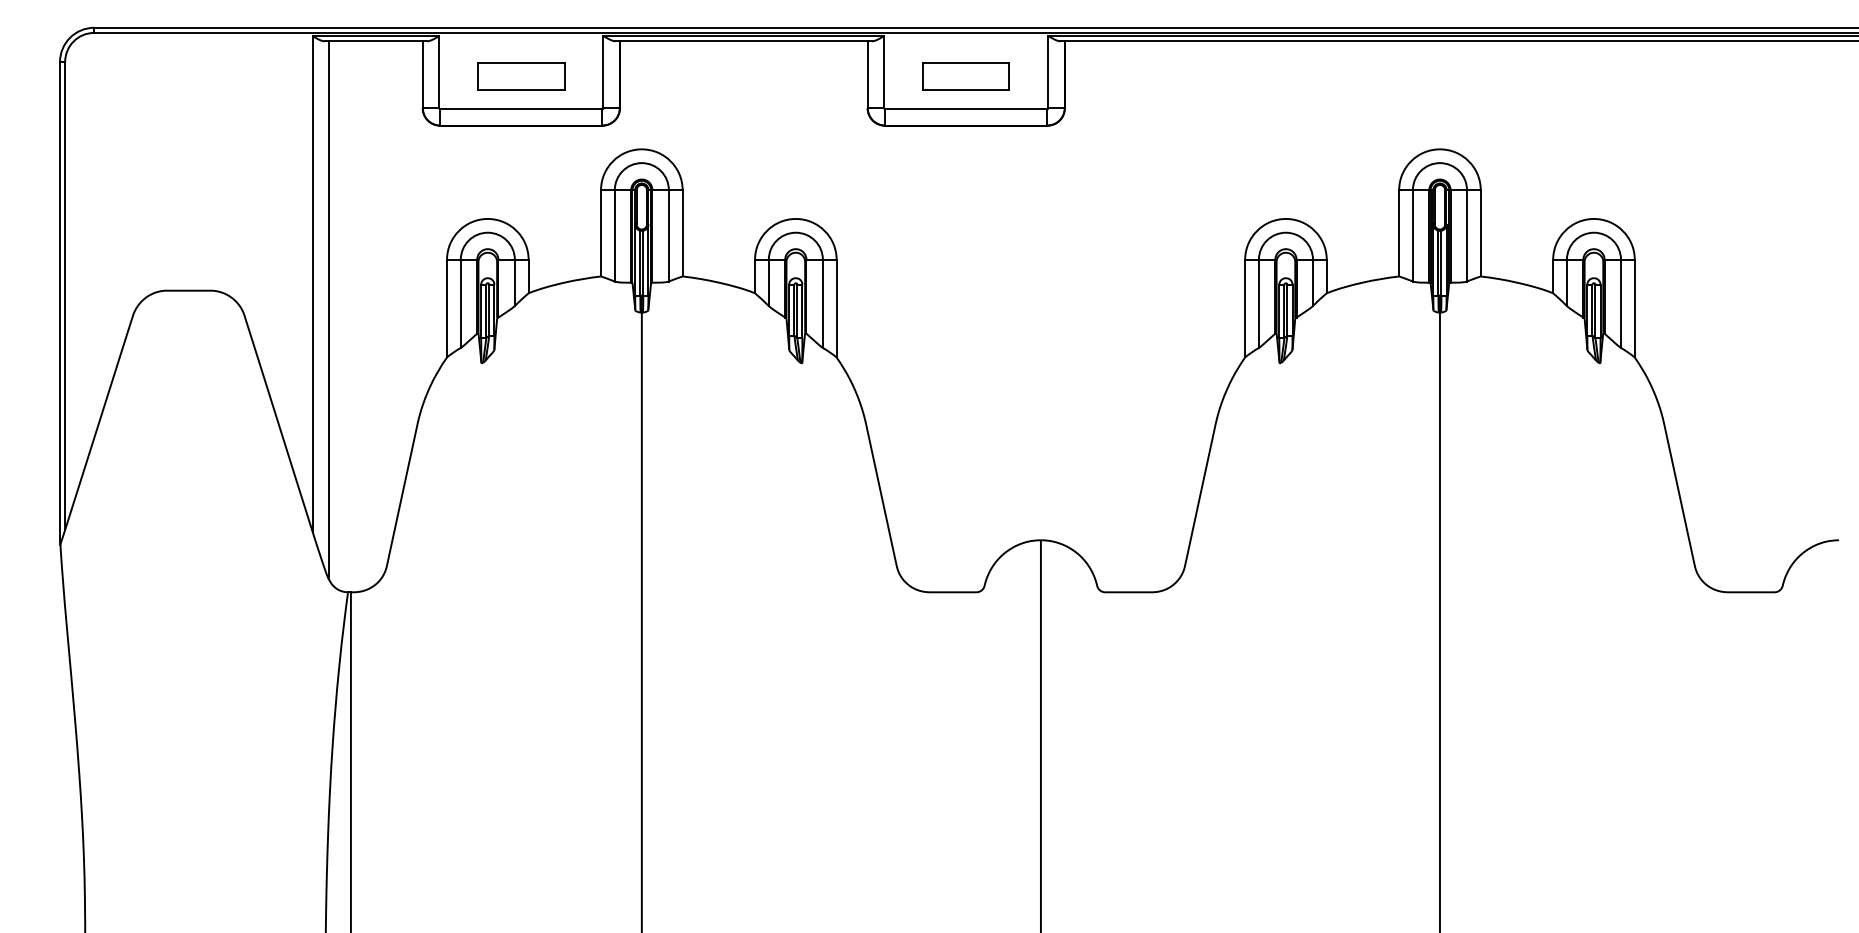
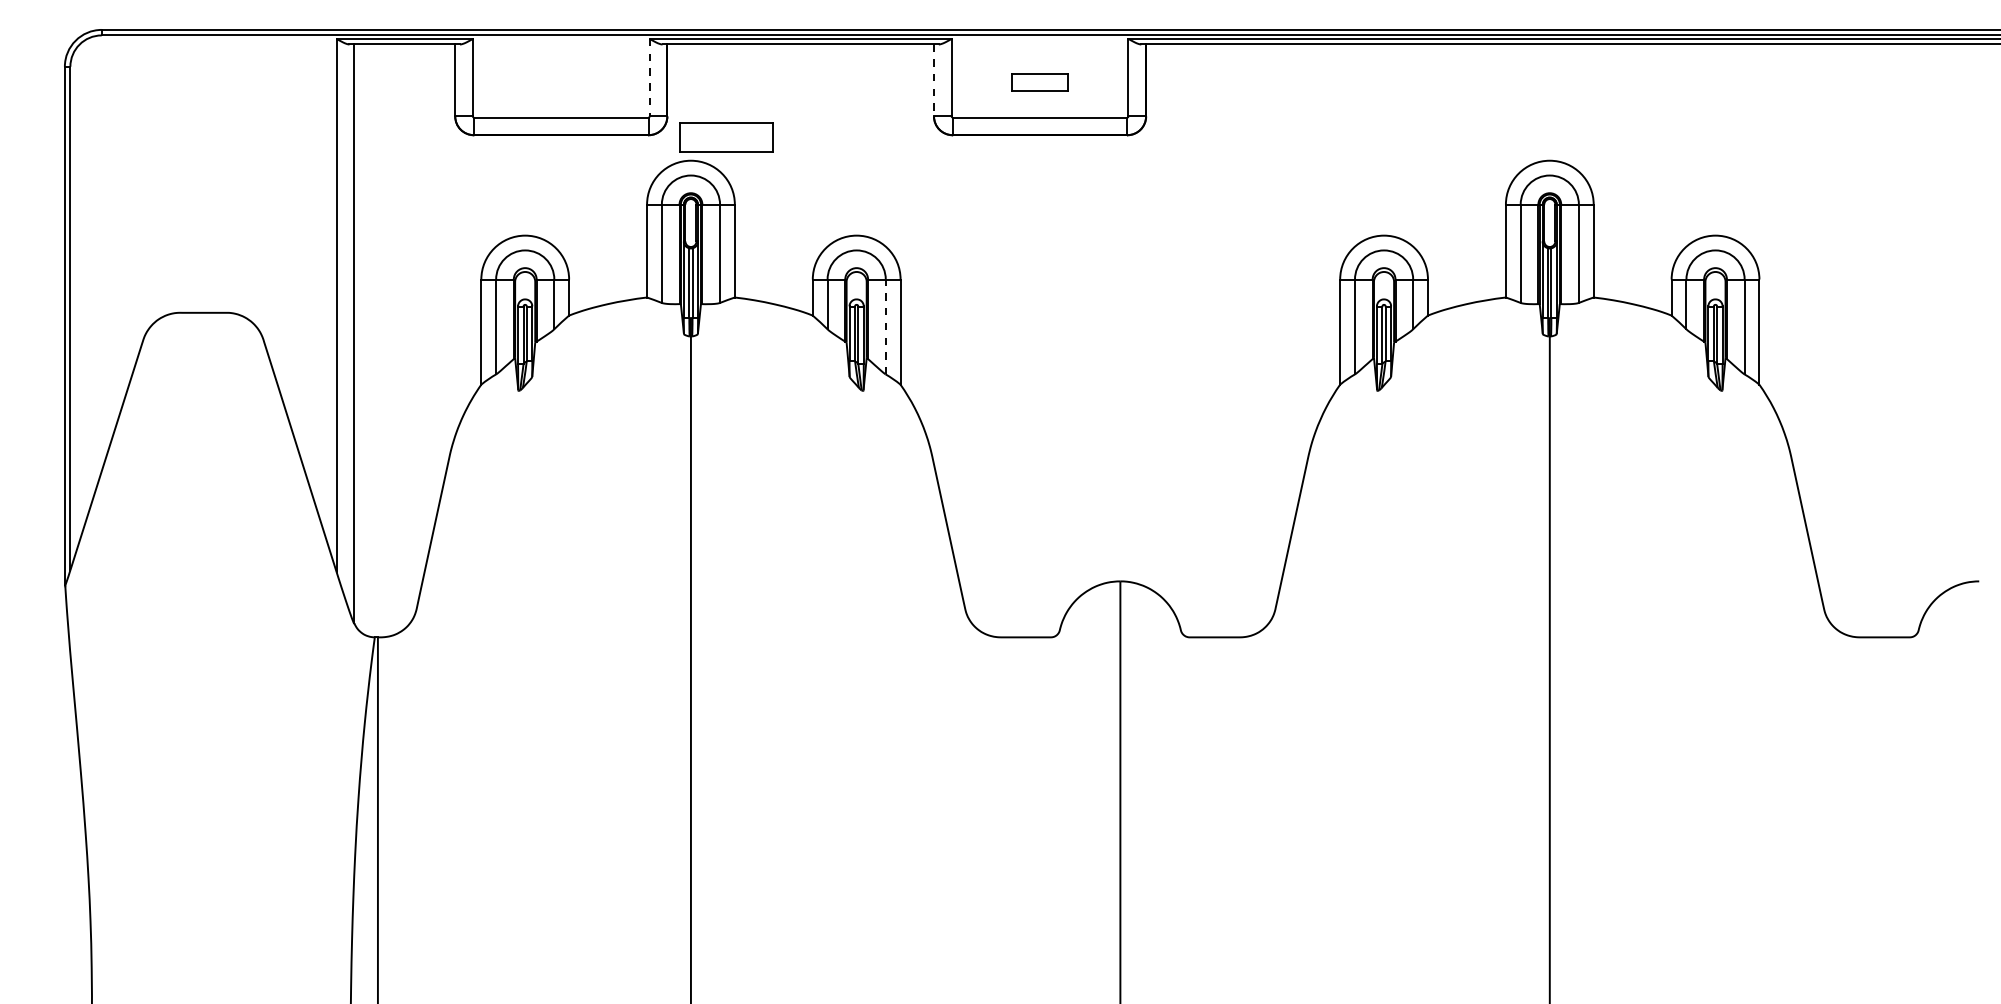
line: (603, 72) -> (649, 77), solid -> dashed
line: (868, 74) -> (934, 80), solid -> dashed
part: (521, 76) -> (726, 137), moved
part: (966, 76) -> (1040, 82), size x0.6
line: (822, 303) -> (885, 326), solid -> dashed

